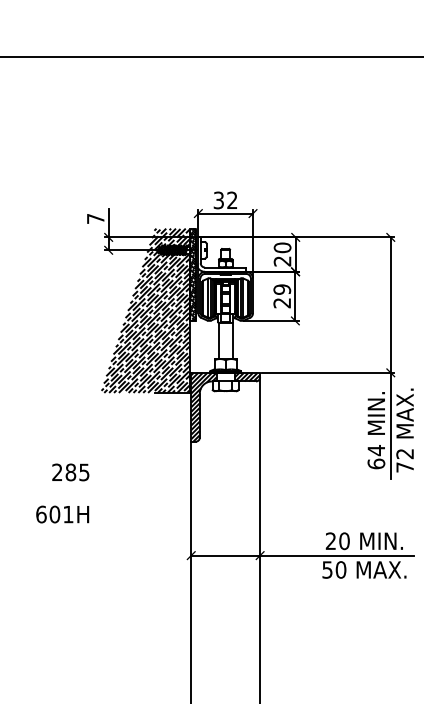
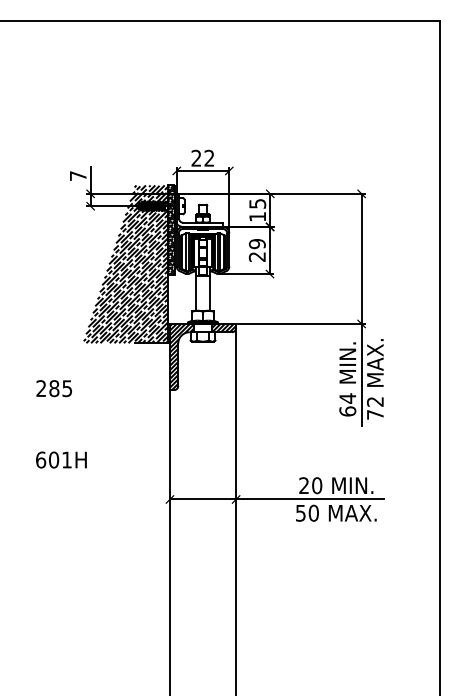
text: (218, 200) -> (196, 158), 32 -> 22
text: (282, 253) -> (257, 209), 20 -> 15
text: (70, 472) -> (53, 388), moved
text: (62, 513) -> (61, 459), moved

